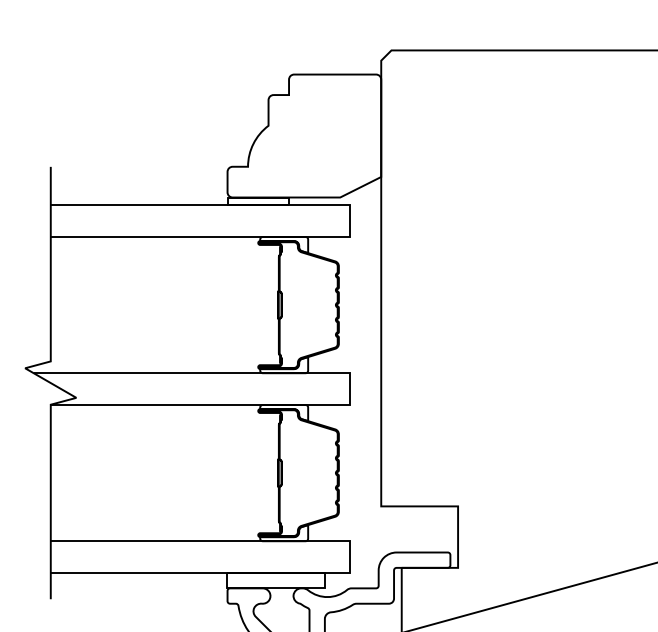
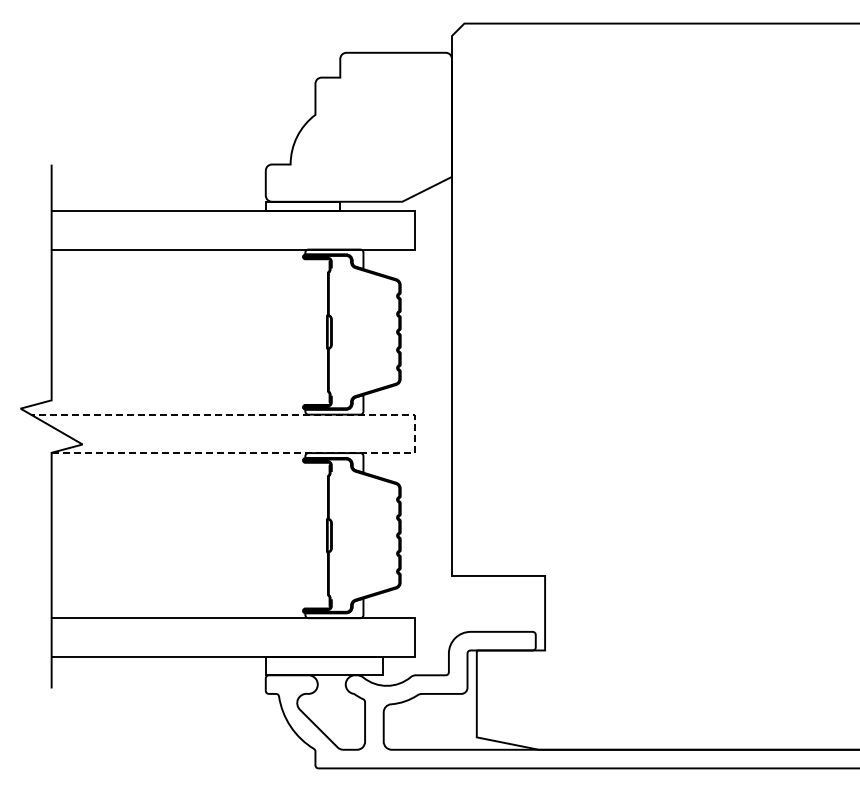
line: (350, 380) -> (414, 423), solid -> dashed

